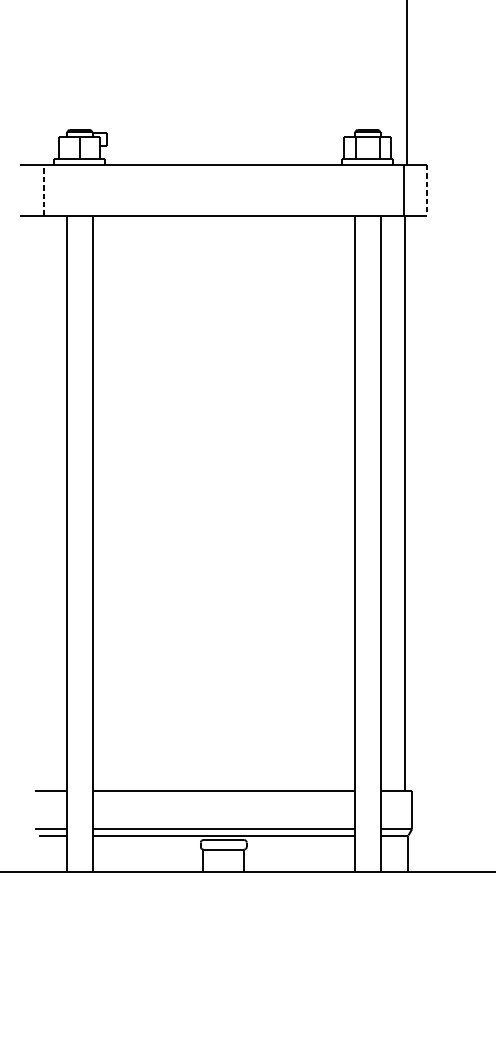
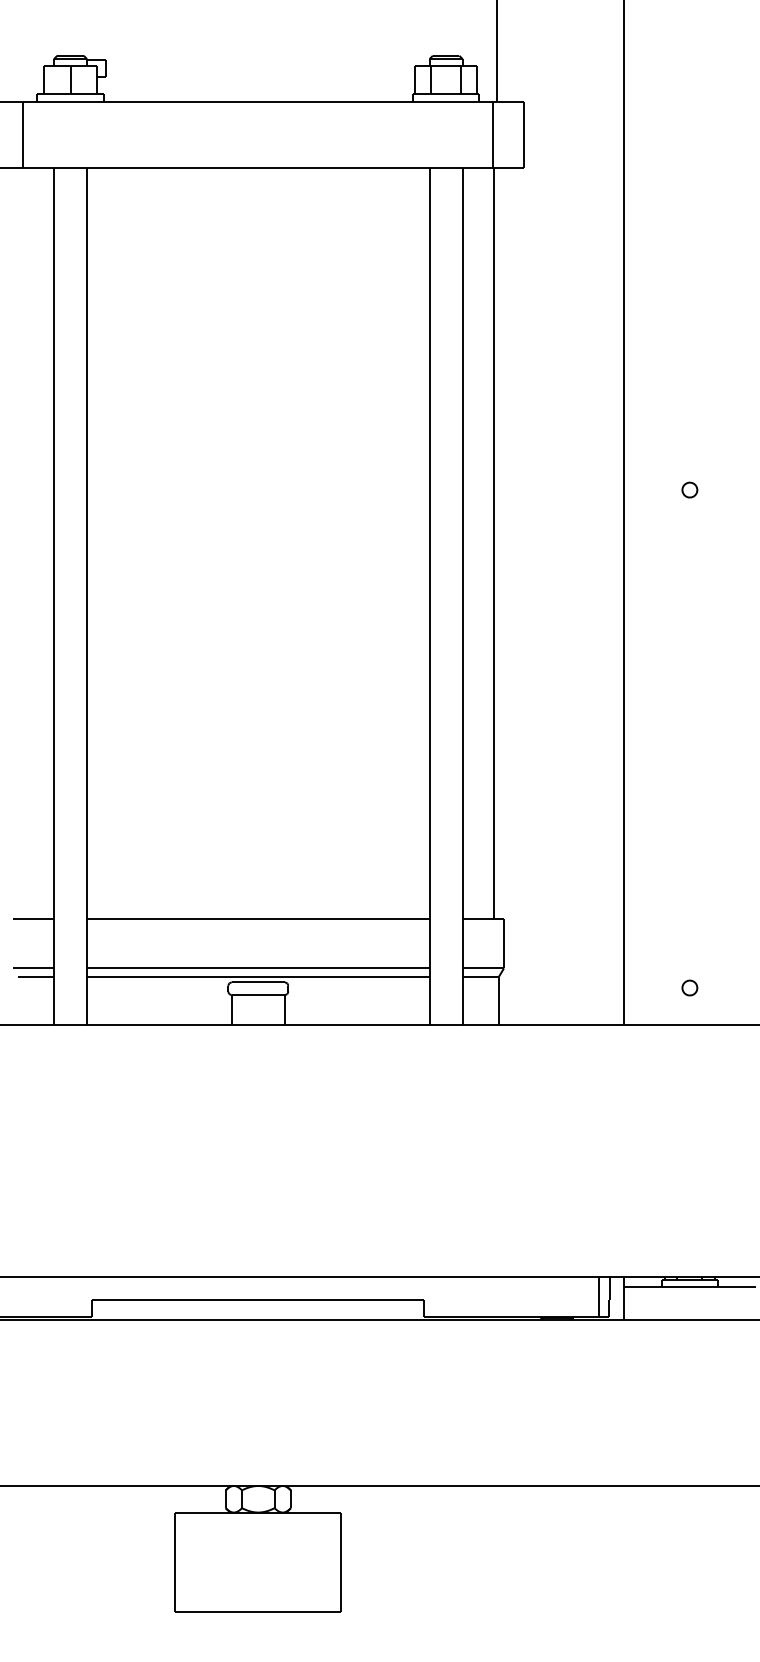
line: (43, 189) -> (23, 134), dashed -> solid
line: (427, 190) -> (523, 135), dashed -> solid

